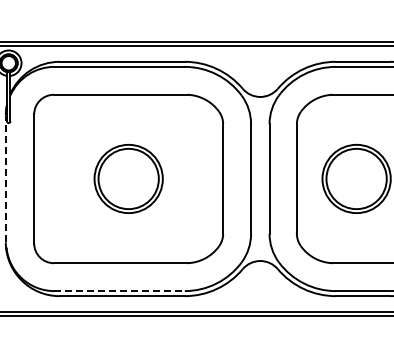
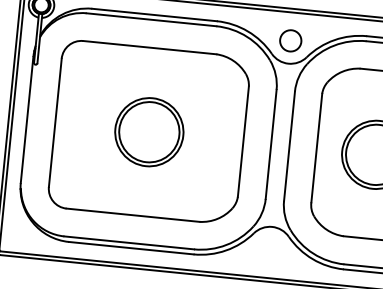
circle: (259, 73) -> (290, 40), added
line: (5, 178) -> (26, 119), dashed -> solid
line: (120, 291) -> (130, 243), dashed -> solid

